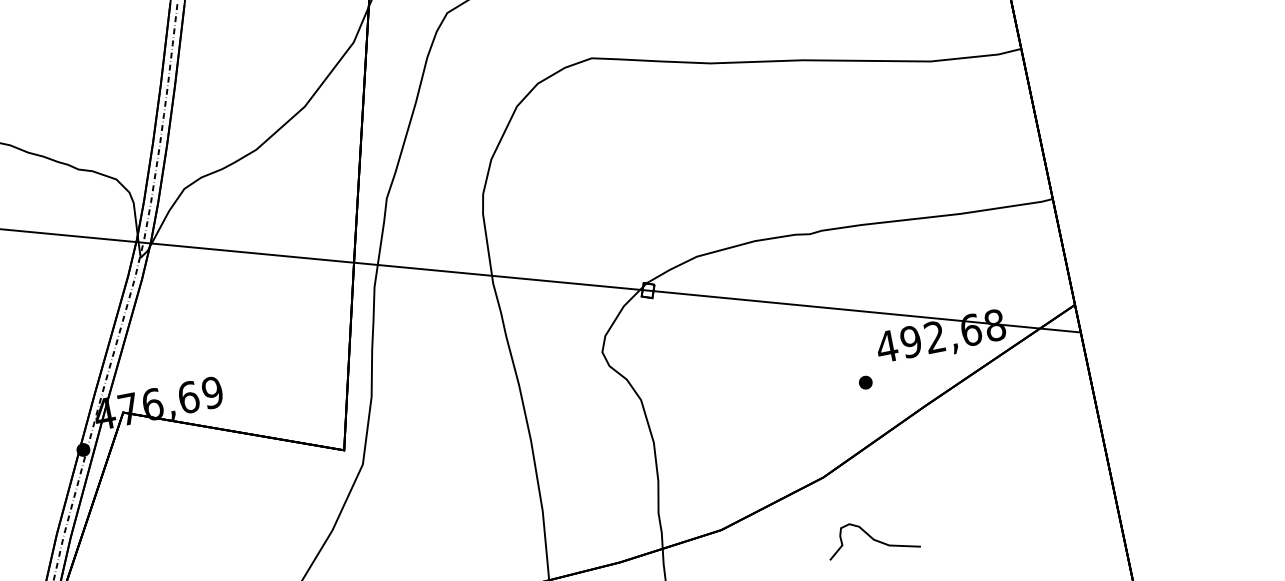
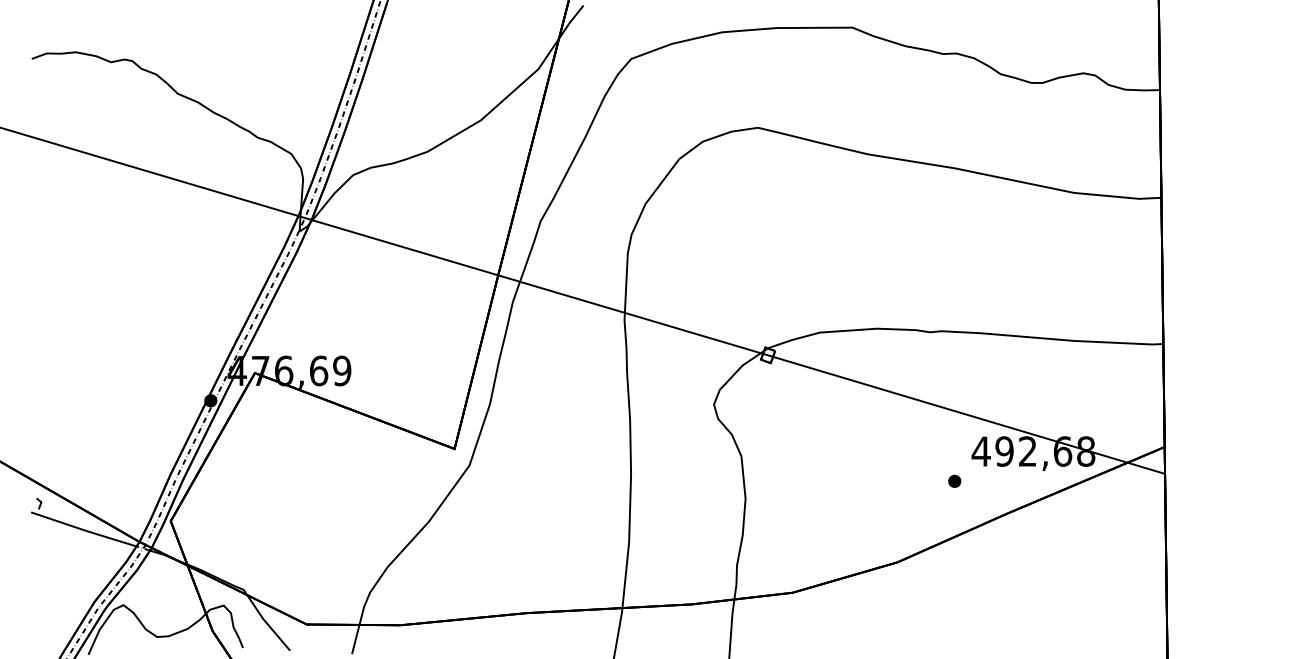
curve: (872, 537) -> (932, 627), removed

